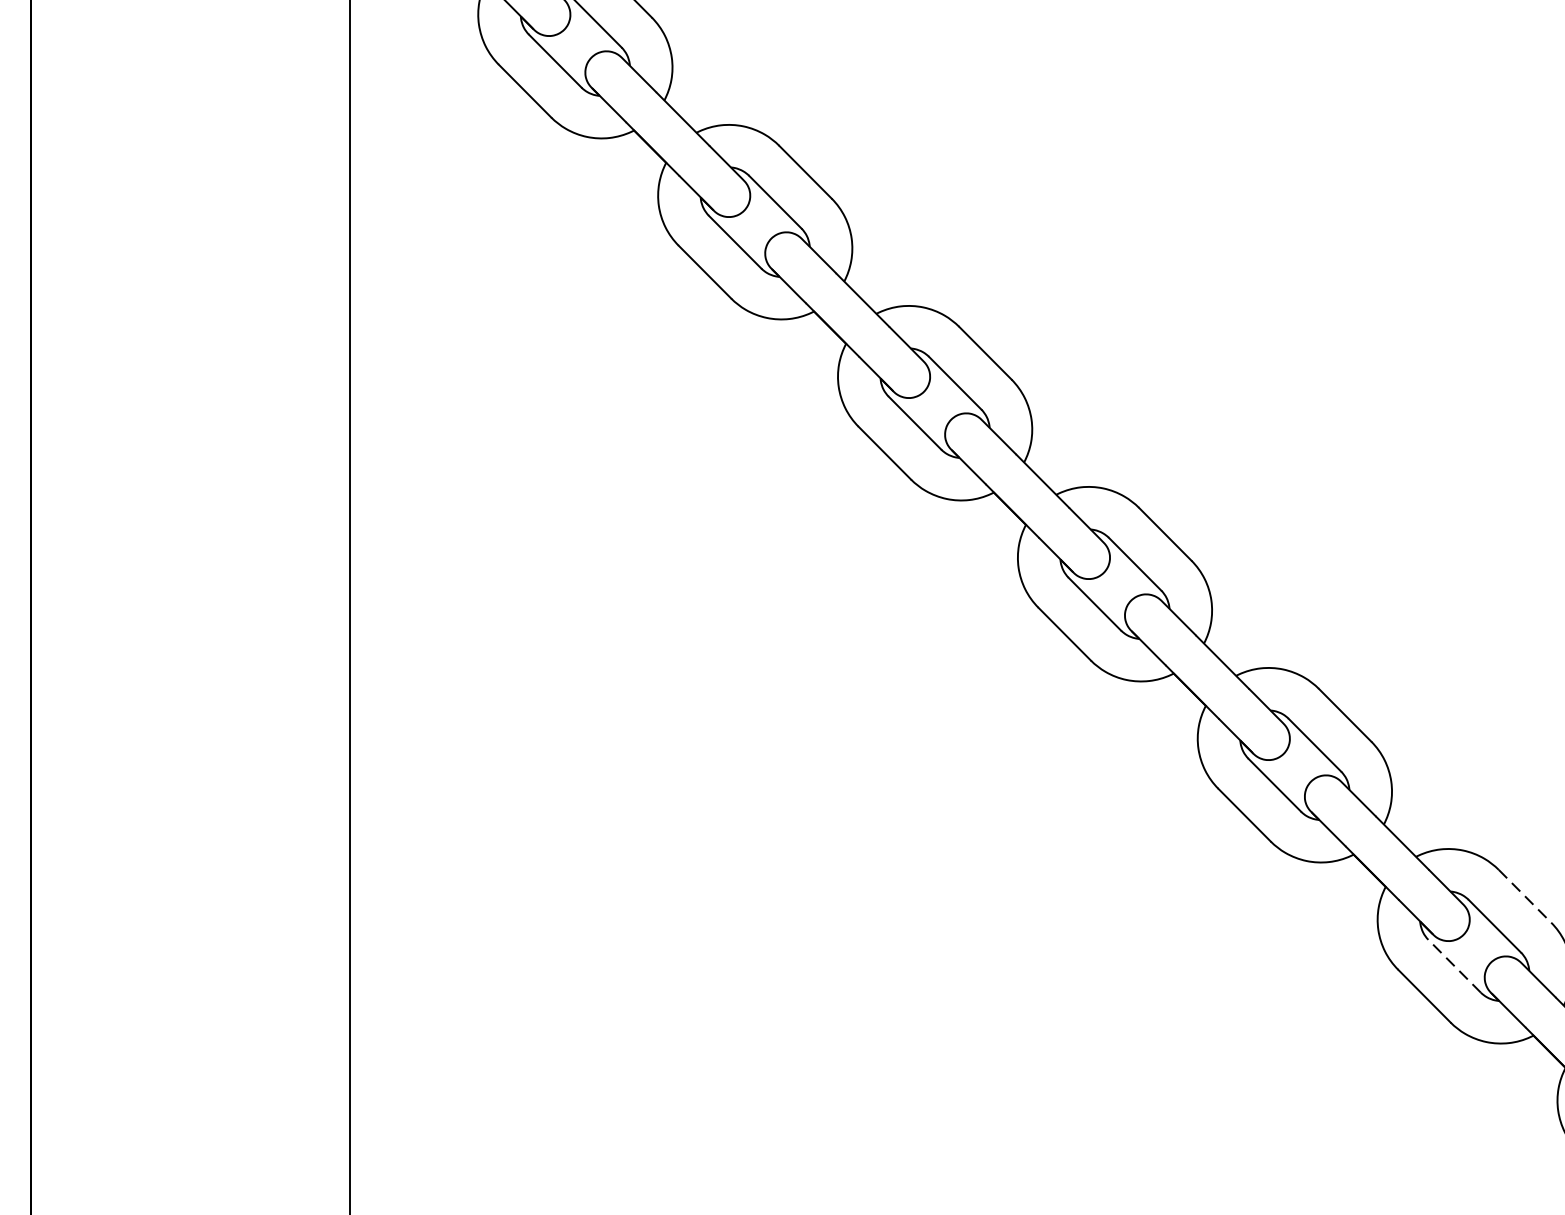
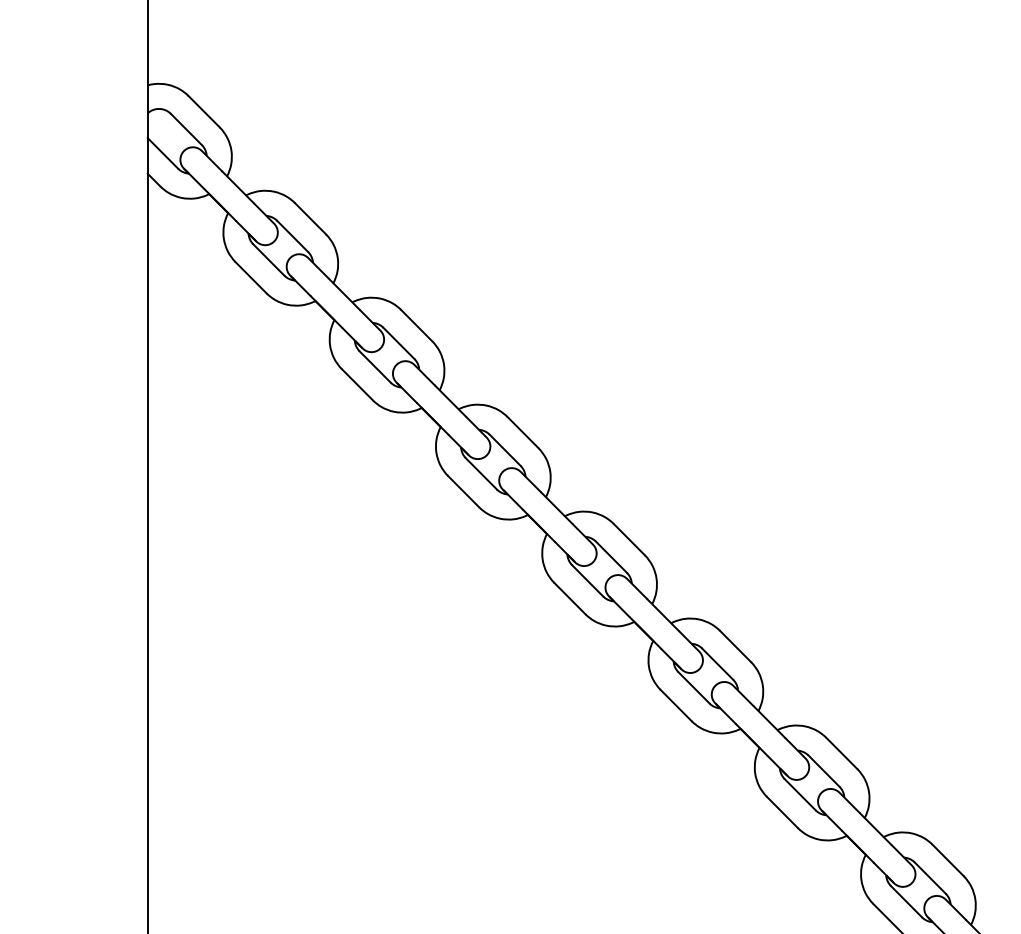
line: (1524, 896) -> (841, 753), dashed -> solid
line: (1455, 965) -> (800, 794), dashed -> solid

